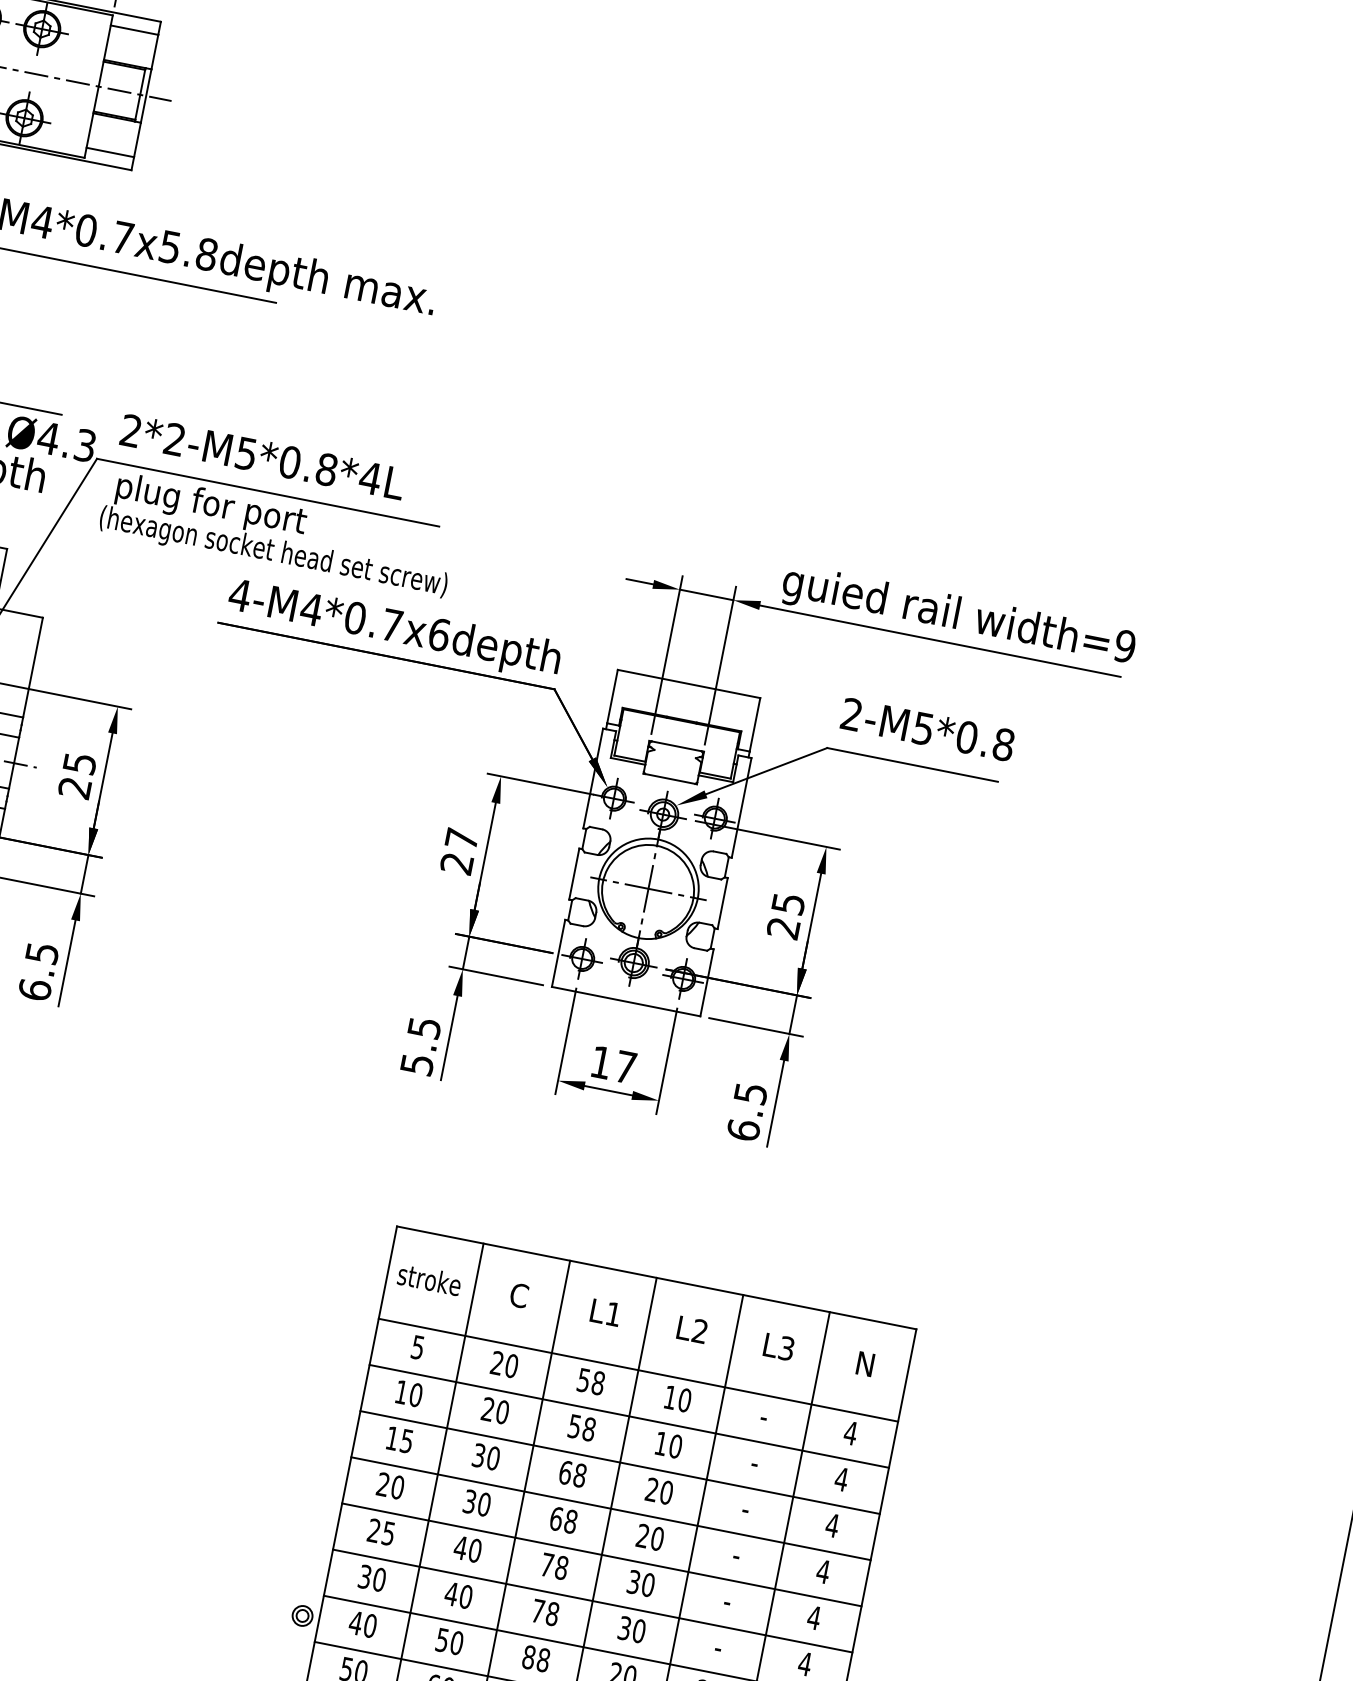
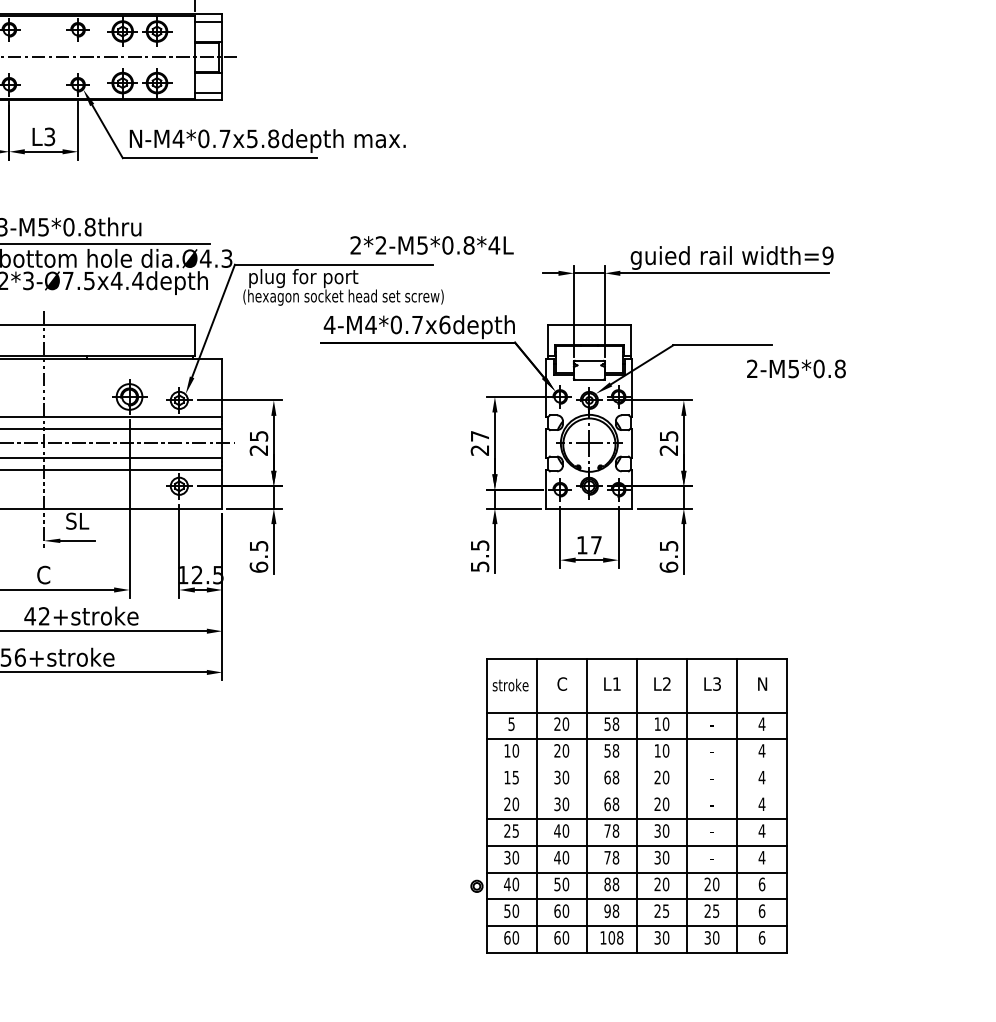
text: (261, 456) -> (431, 245), moved
text: (928, 728) -> (796, 368), moved
line: (619, 1461) -> (636, 765), removed
line: (610, 1508) -> (636, 792), removed

